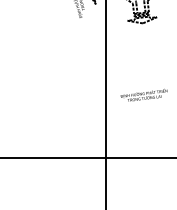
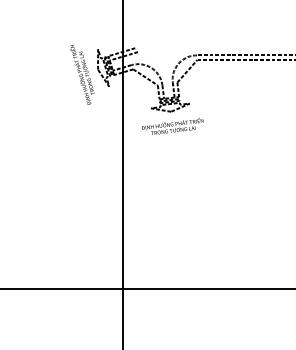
text: (143, 95) -> (172, 126), moved

